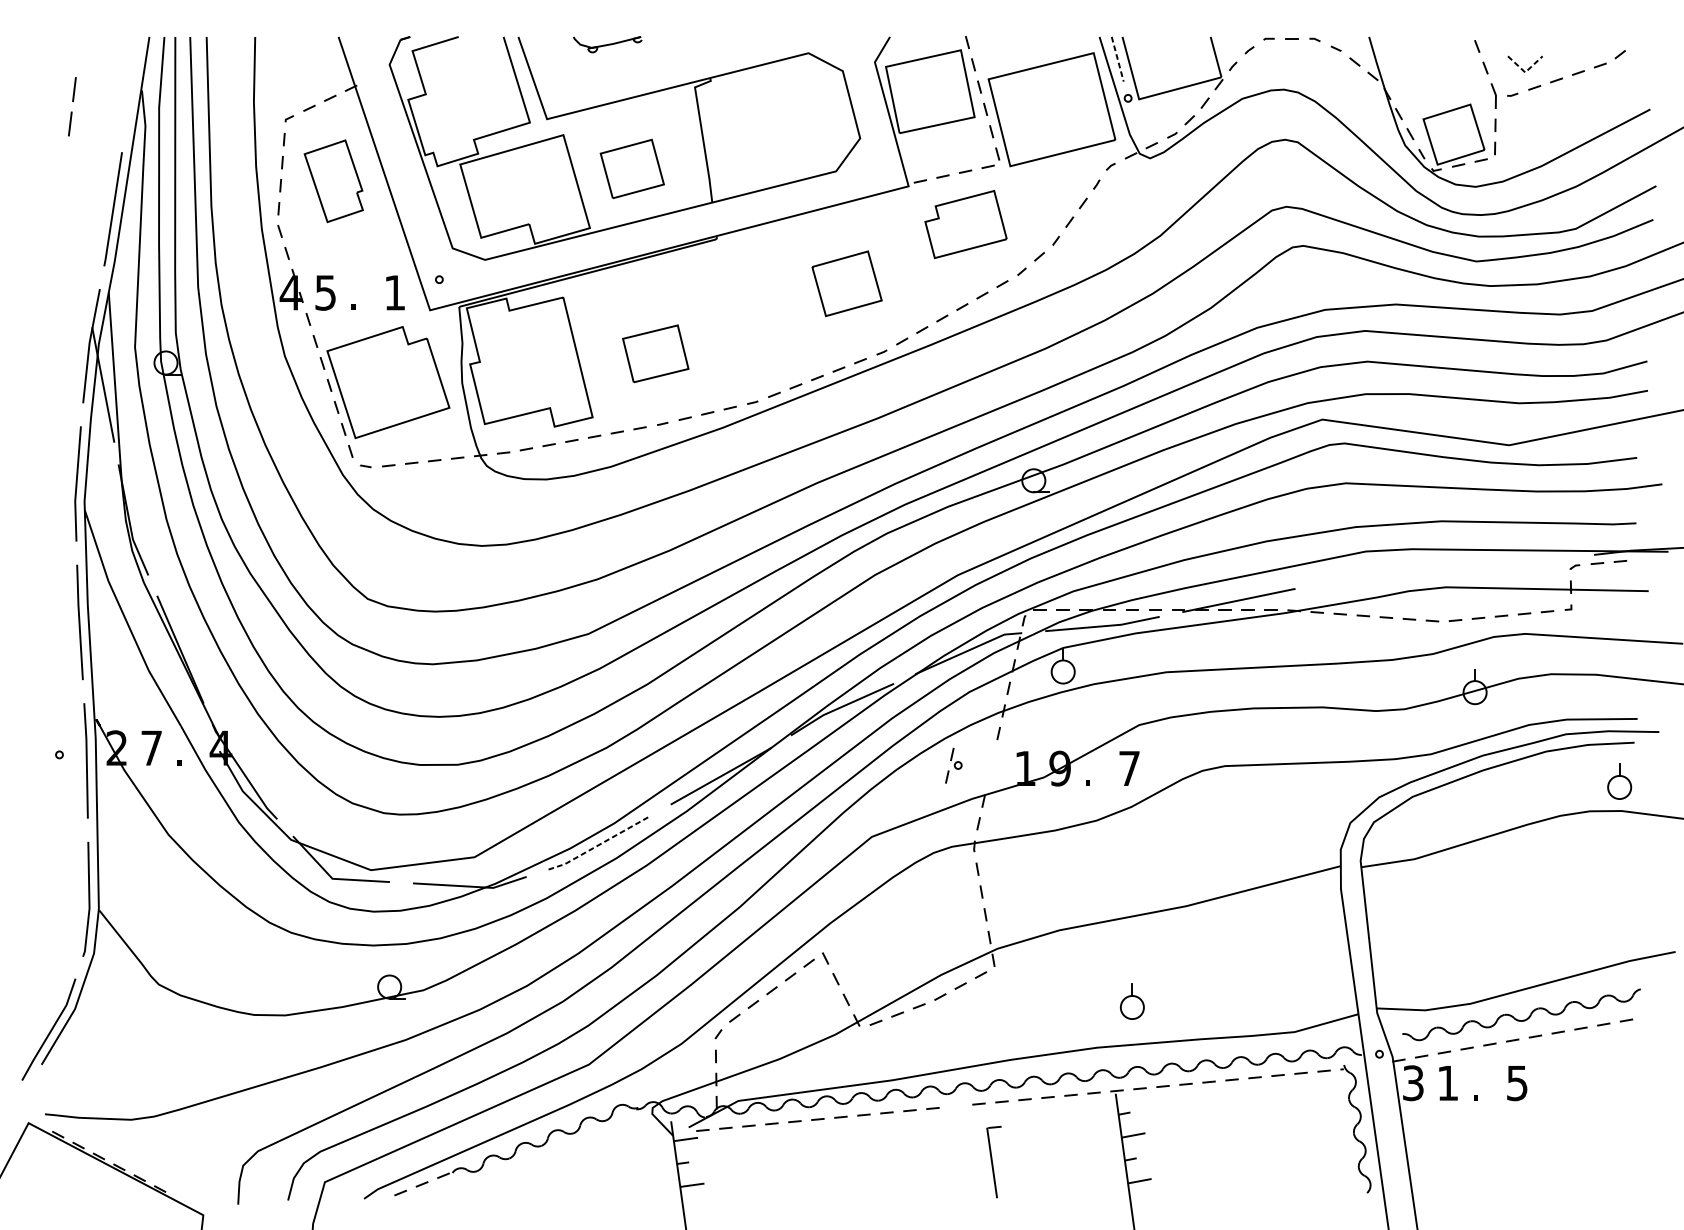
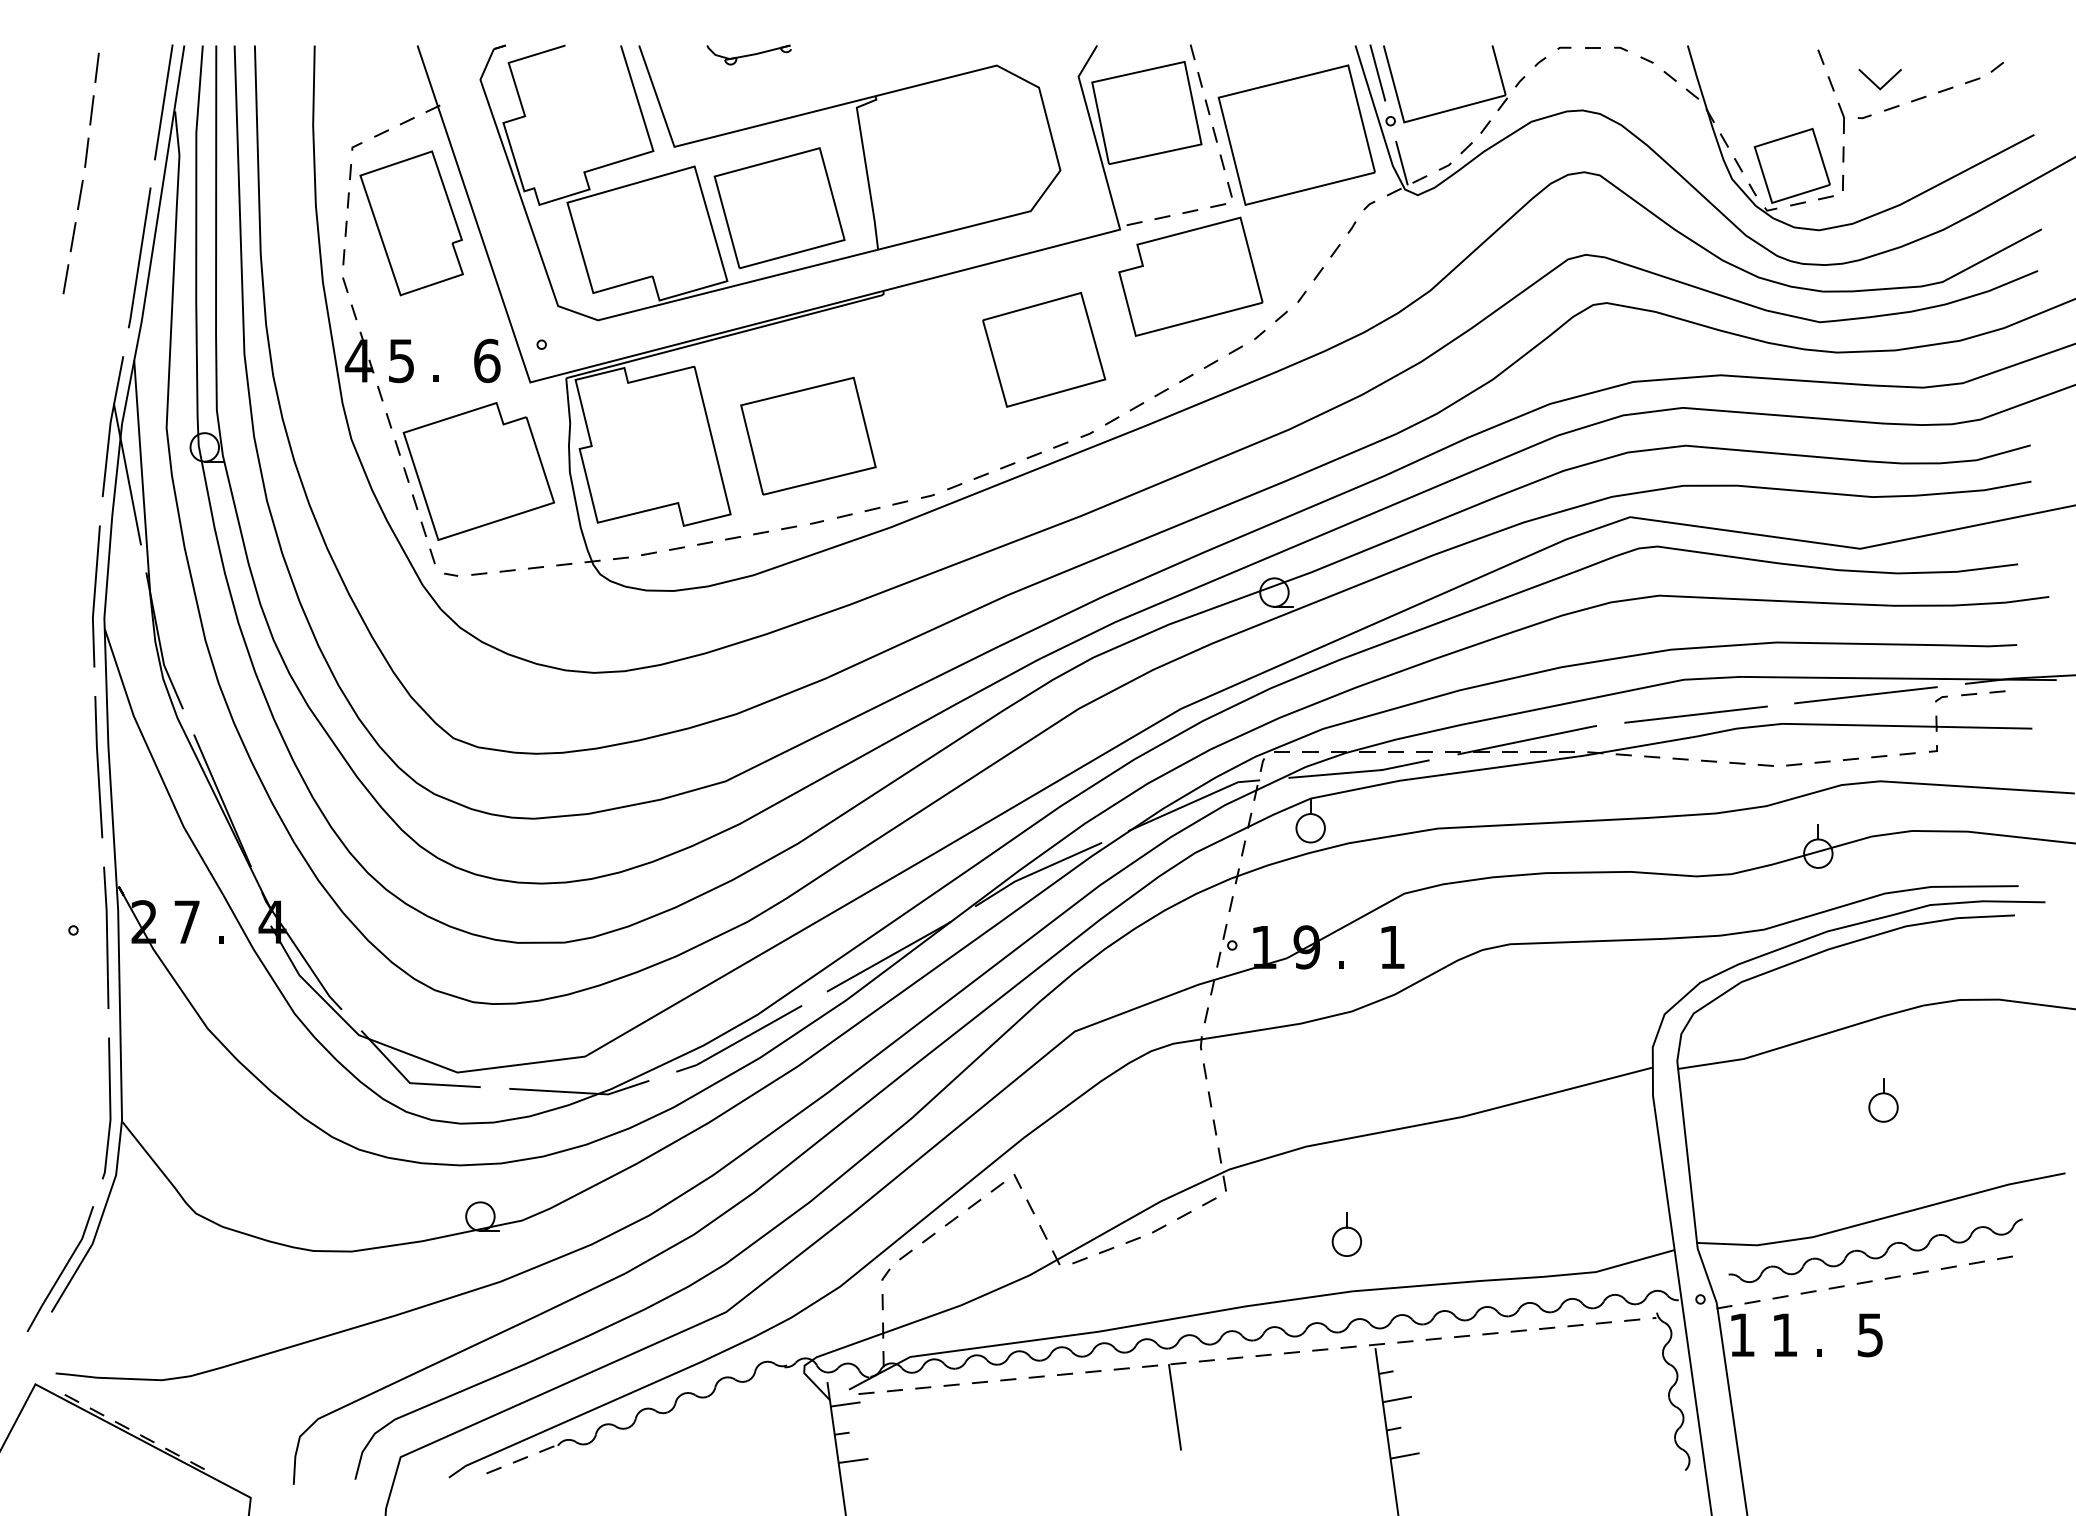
line: (78, 54) -> (96, 67), added
line: (1117, 59) -> (1377, 73), dashed -> solid
line: (1525, 72) -> (1880, 89), dashed -> solid
line: (132, 83) -> (163, 102), added
line: (1136, 131) -> (1401, 162), added
line: (64, 157) -> (79, 194), added
part: (632, 169) -> (779, 208), size x1.67
part: (333, 181) -> (411, 223), size x1.43
line: (58, 192) -> (72, 237), added
part: (965, 224) -> (1190, 276), size x1.43
line: (53, 226) -> (65, 279), added
part: (847, 283) -> (1044, 349), size x1.43
text: (395, 292) -> (487, 360), 1 -> 6
part: (655, 353) -> (808, 435), size x1.67
line: (1513, 564) -> (1865, 695), added
line: (1375, 579) -> (1695, 714), added
part: (953, 765) -> (1226, 945), moved
text: (1129, 768) -> (1392, 947), 7 -> 1
part: (1619, 781) -> (1883, 1100), moved
line: (599, 844) -> (739, 1040), dashed -> solid
part: (1132, 1001) -> (1346, 1234), moved
text: (1412, 1083) -> (1741, 1335), 3 -> 1
part: (994, 1162) -> (1177, 1406), moved

